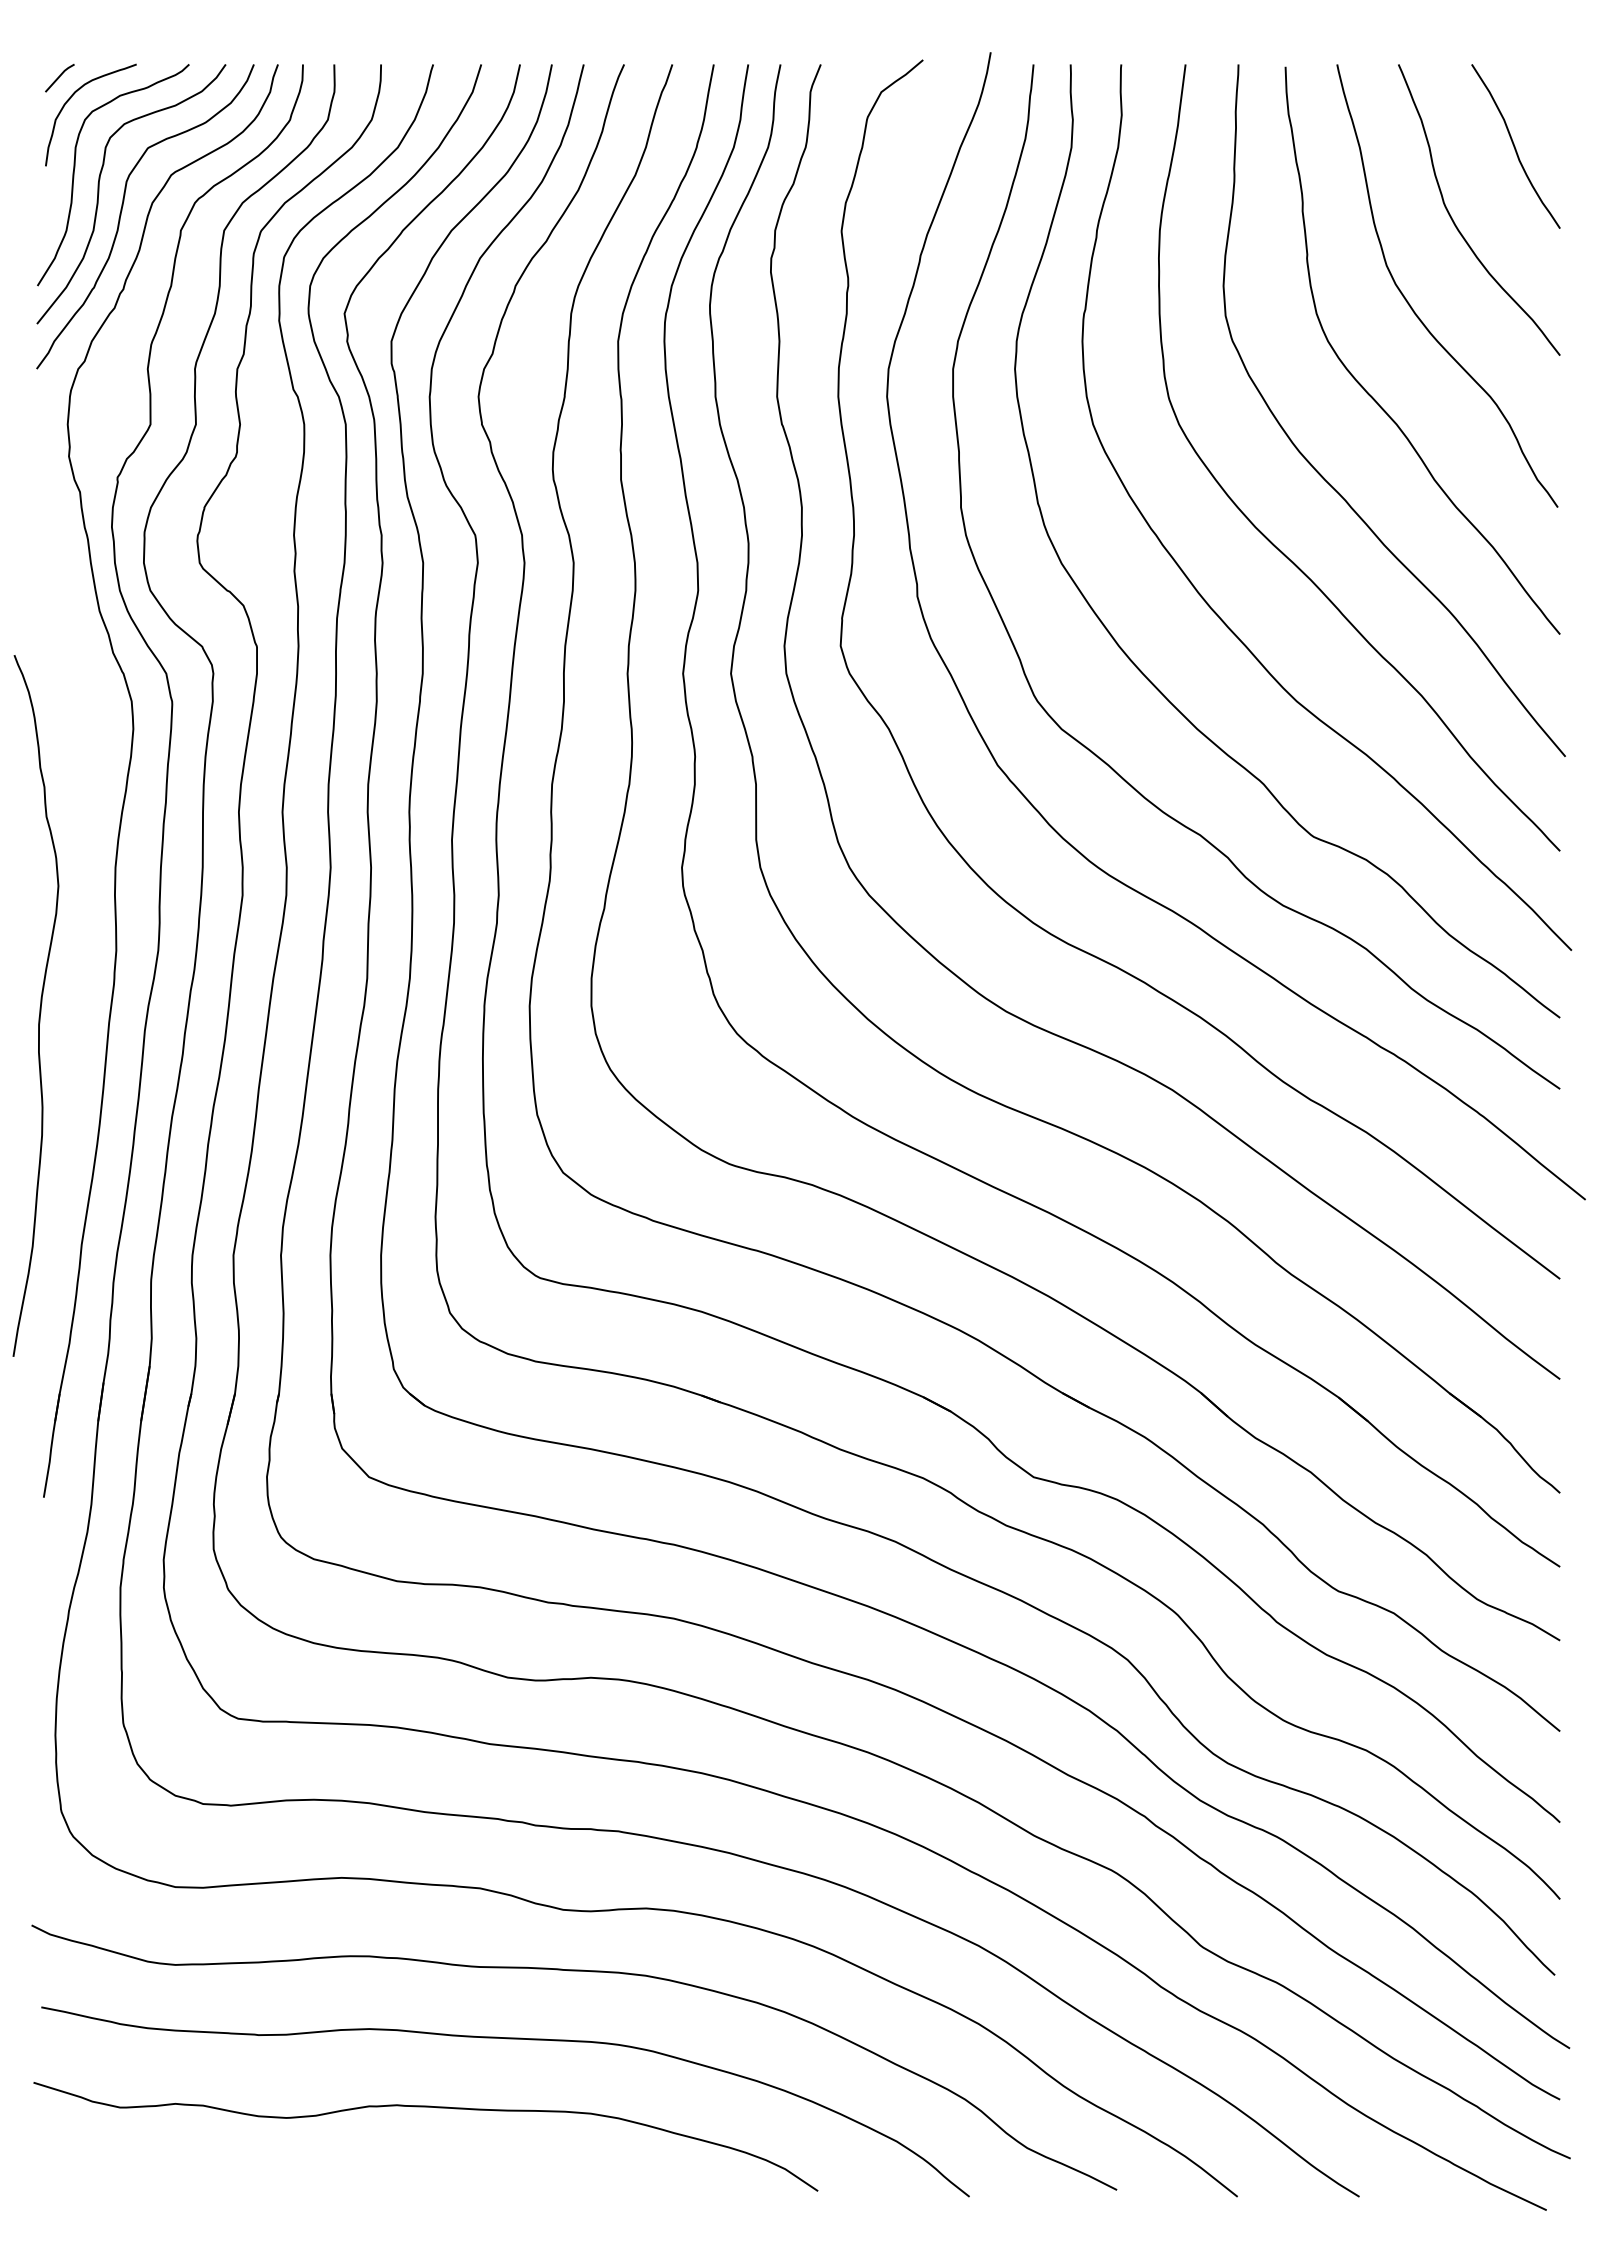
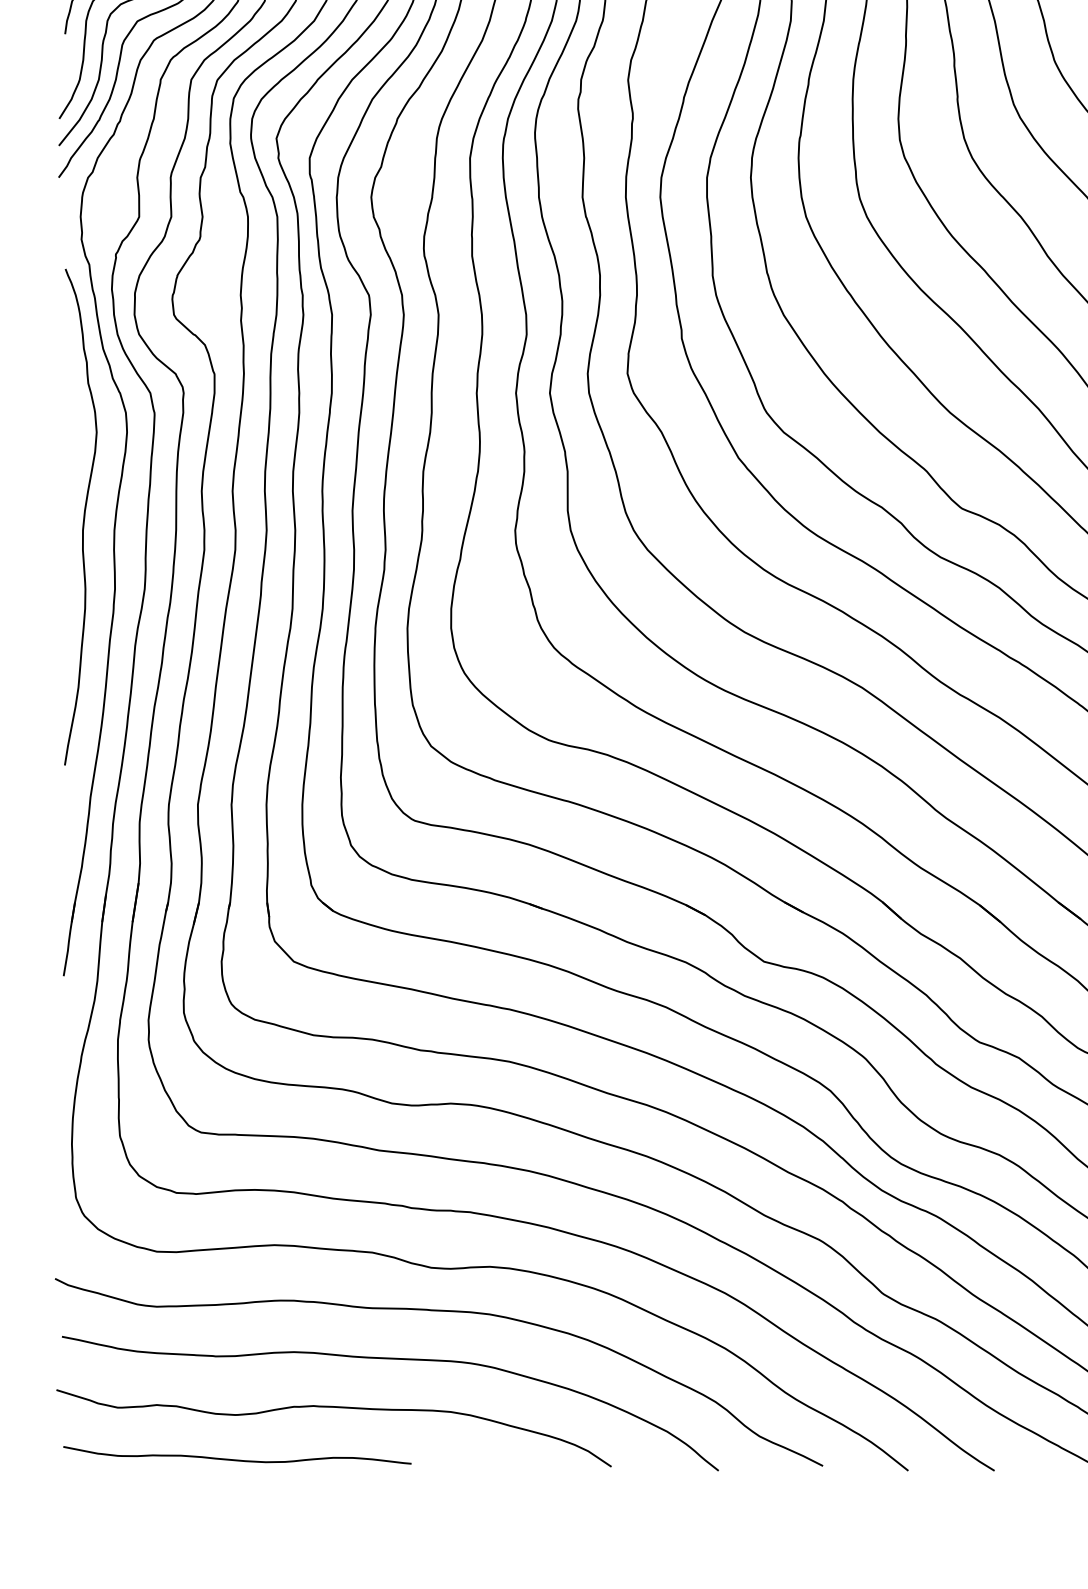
curve: (39, 1007) -> (83, 518), moved
curve: (289, 2181) -> (237, 1459), added

